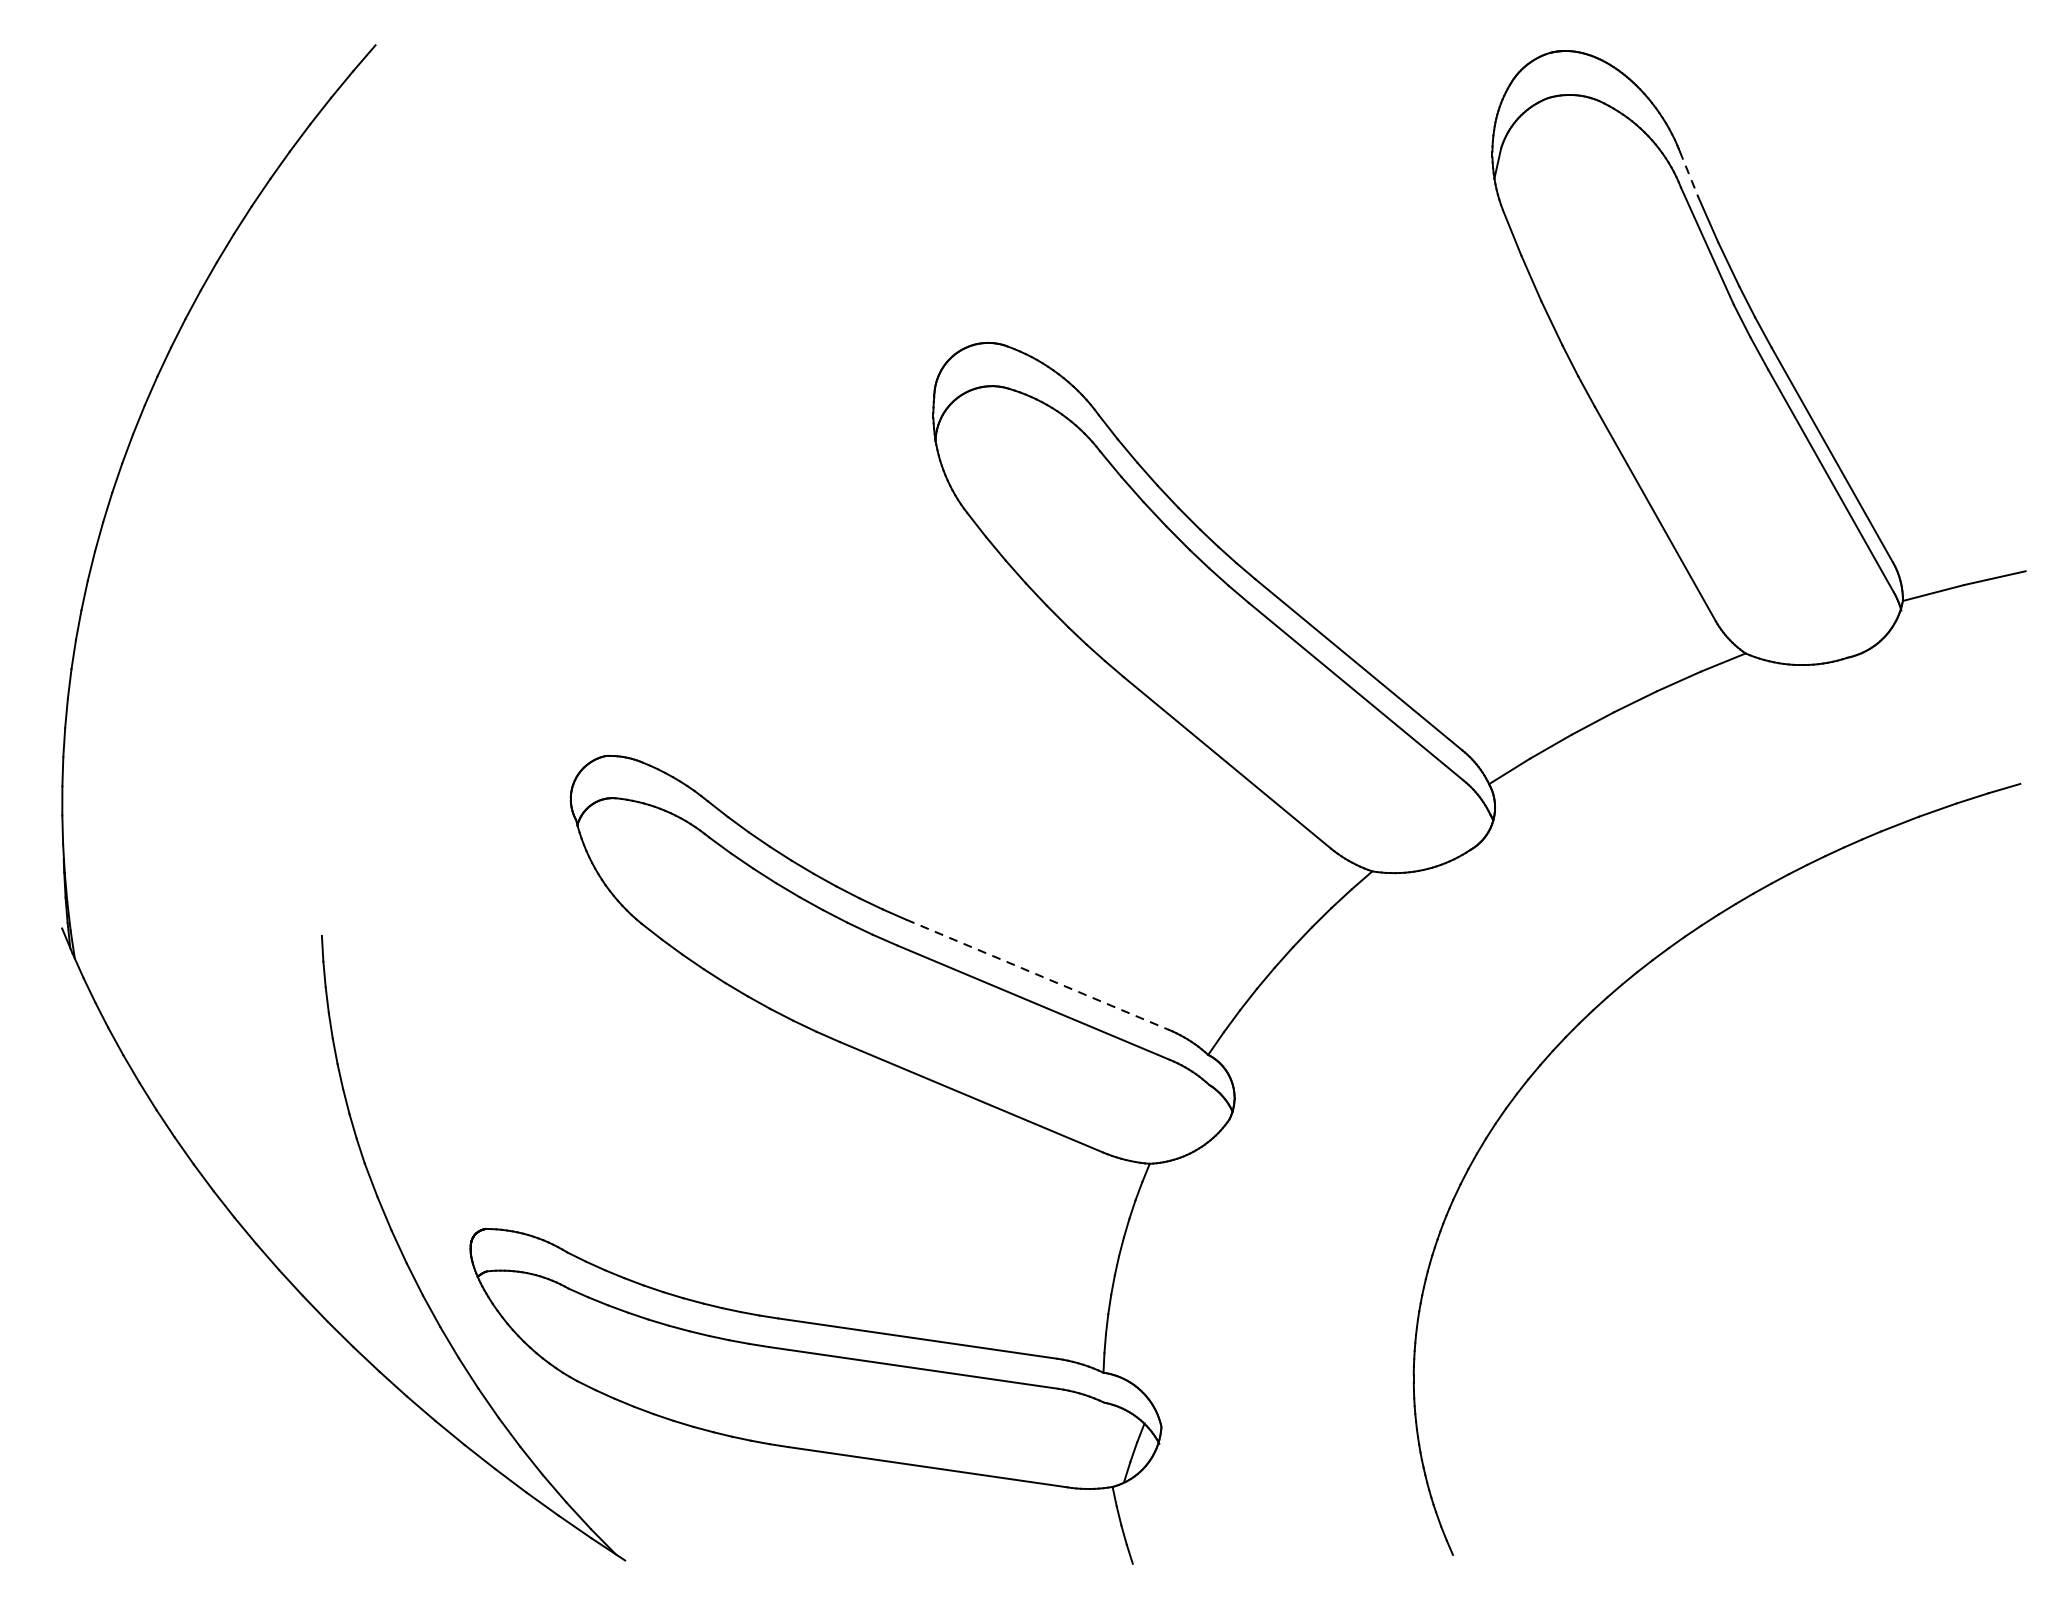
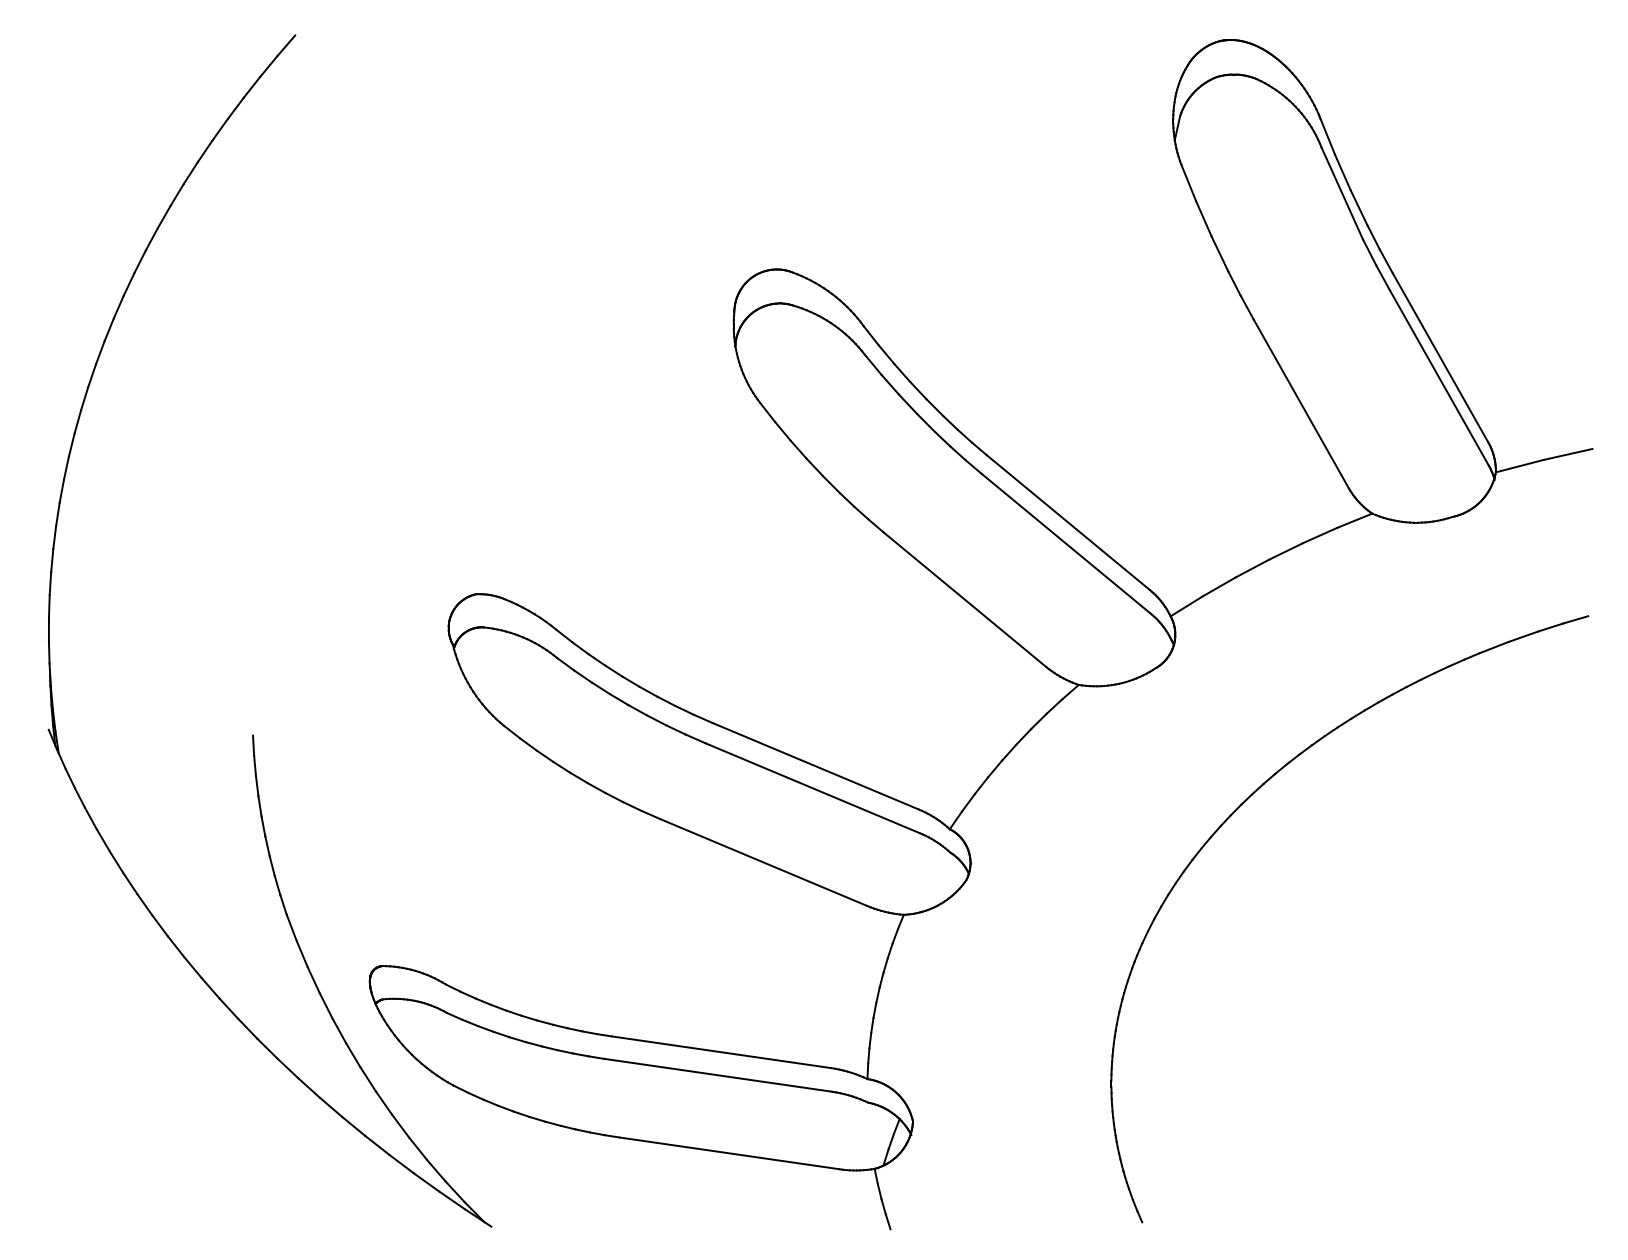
line: (1688, 175) -> (1327, 137), dashed -> solid
line: (1037, 975) -> (815, 766), dashed -> solid

